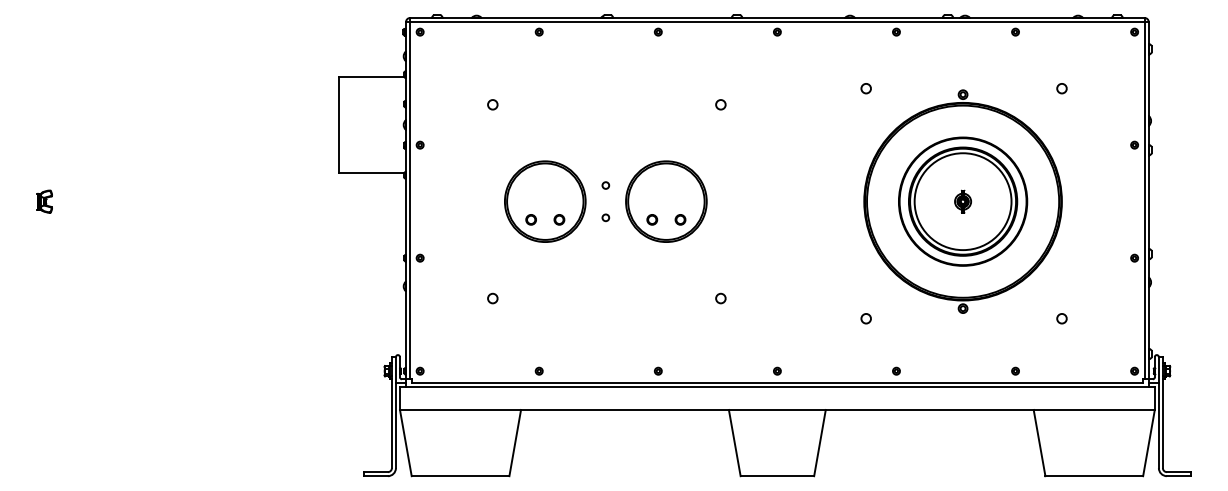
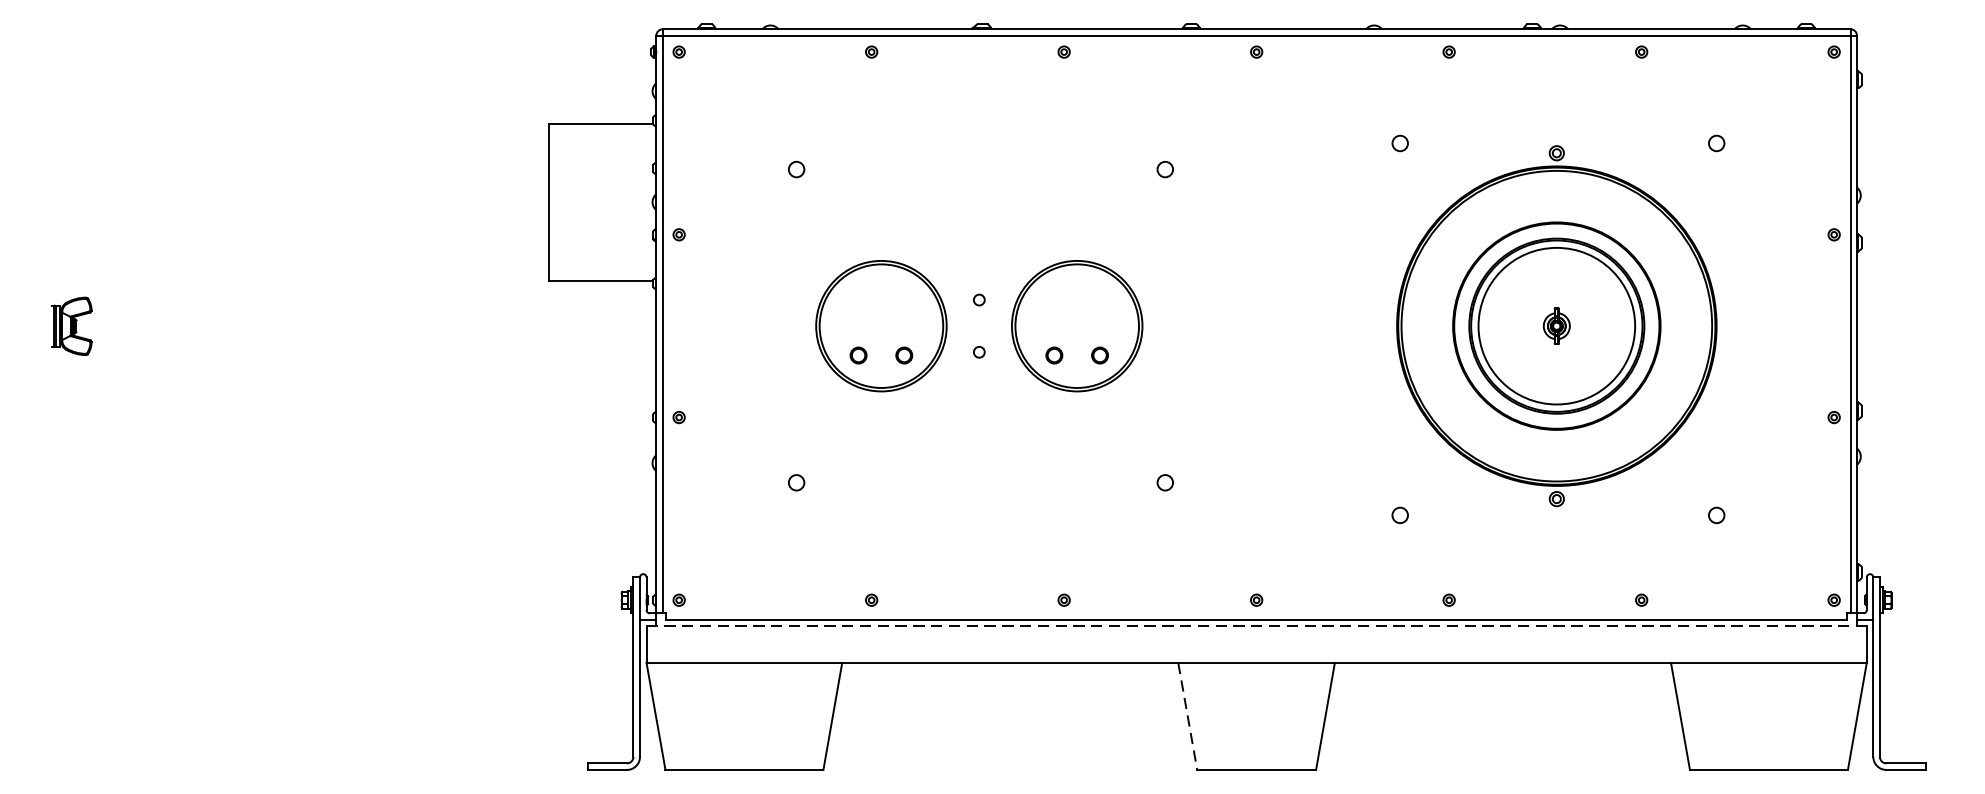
part: (44, 201) -> (71, 325), size x1.6
line: (777, 387) -> (1256, 626), solid -> dashed
line: (734, 443) -> (1187, 717), solid -> dashed

